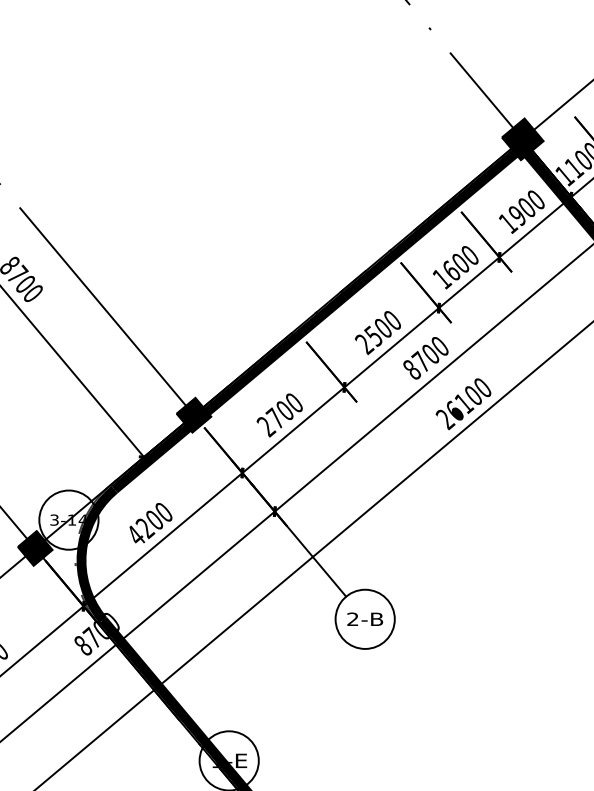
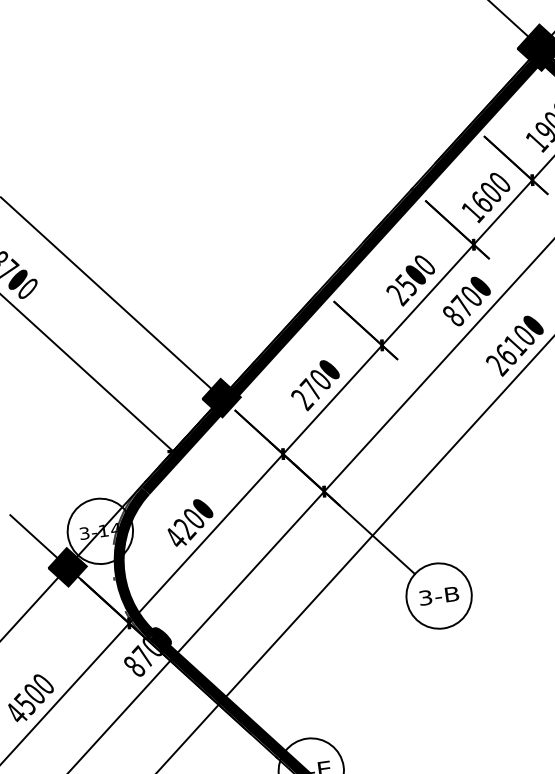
text: (352, 619) -> (425, 598), 2-B -> 3-B

